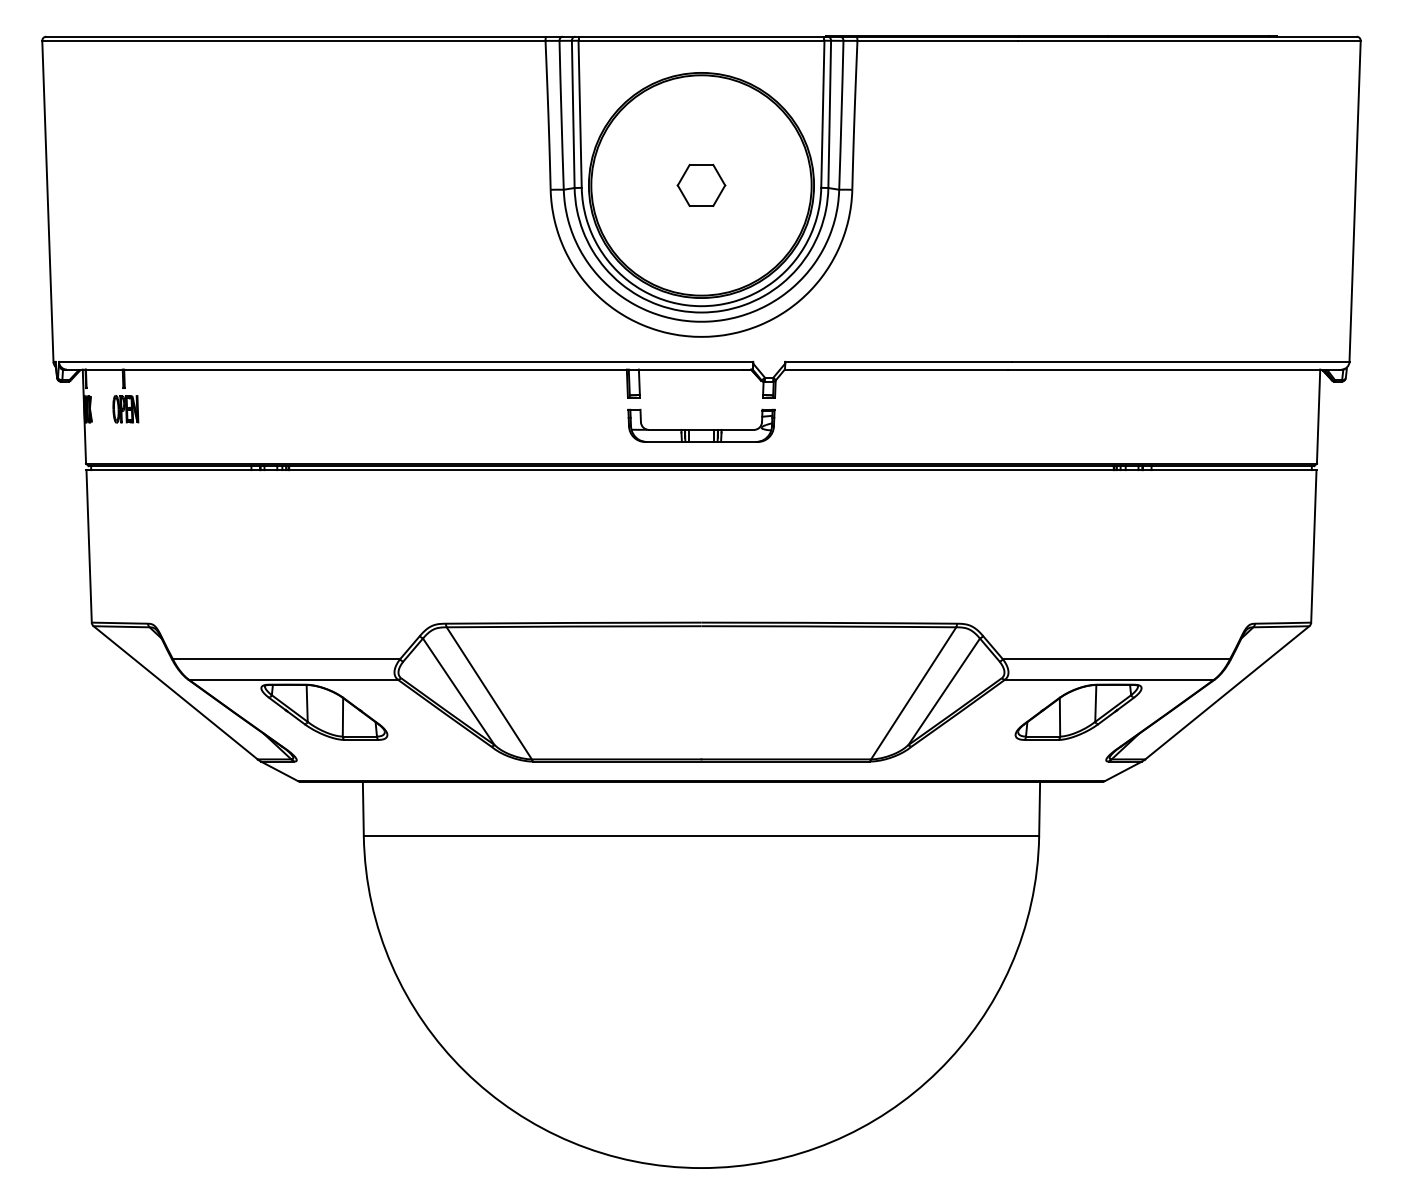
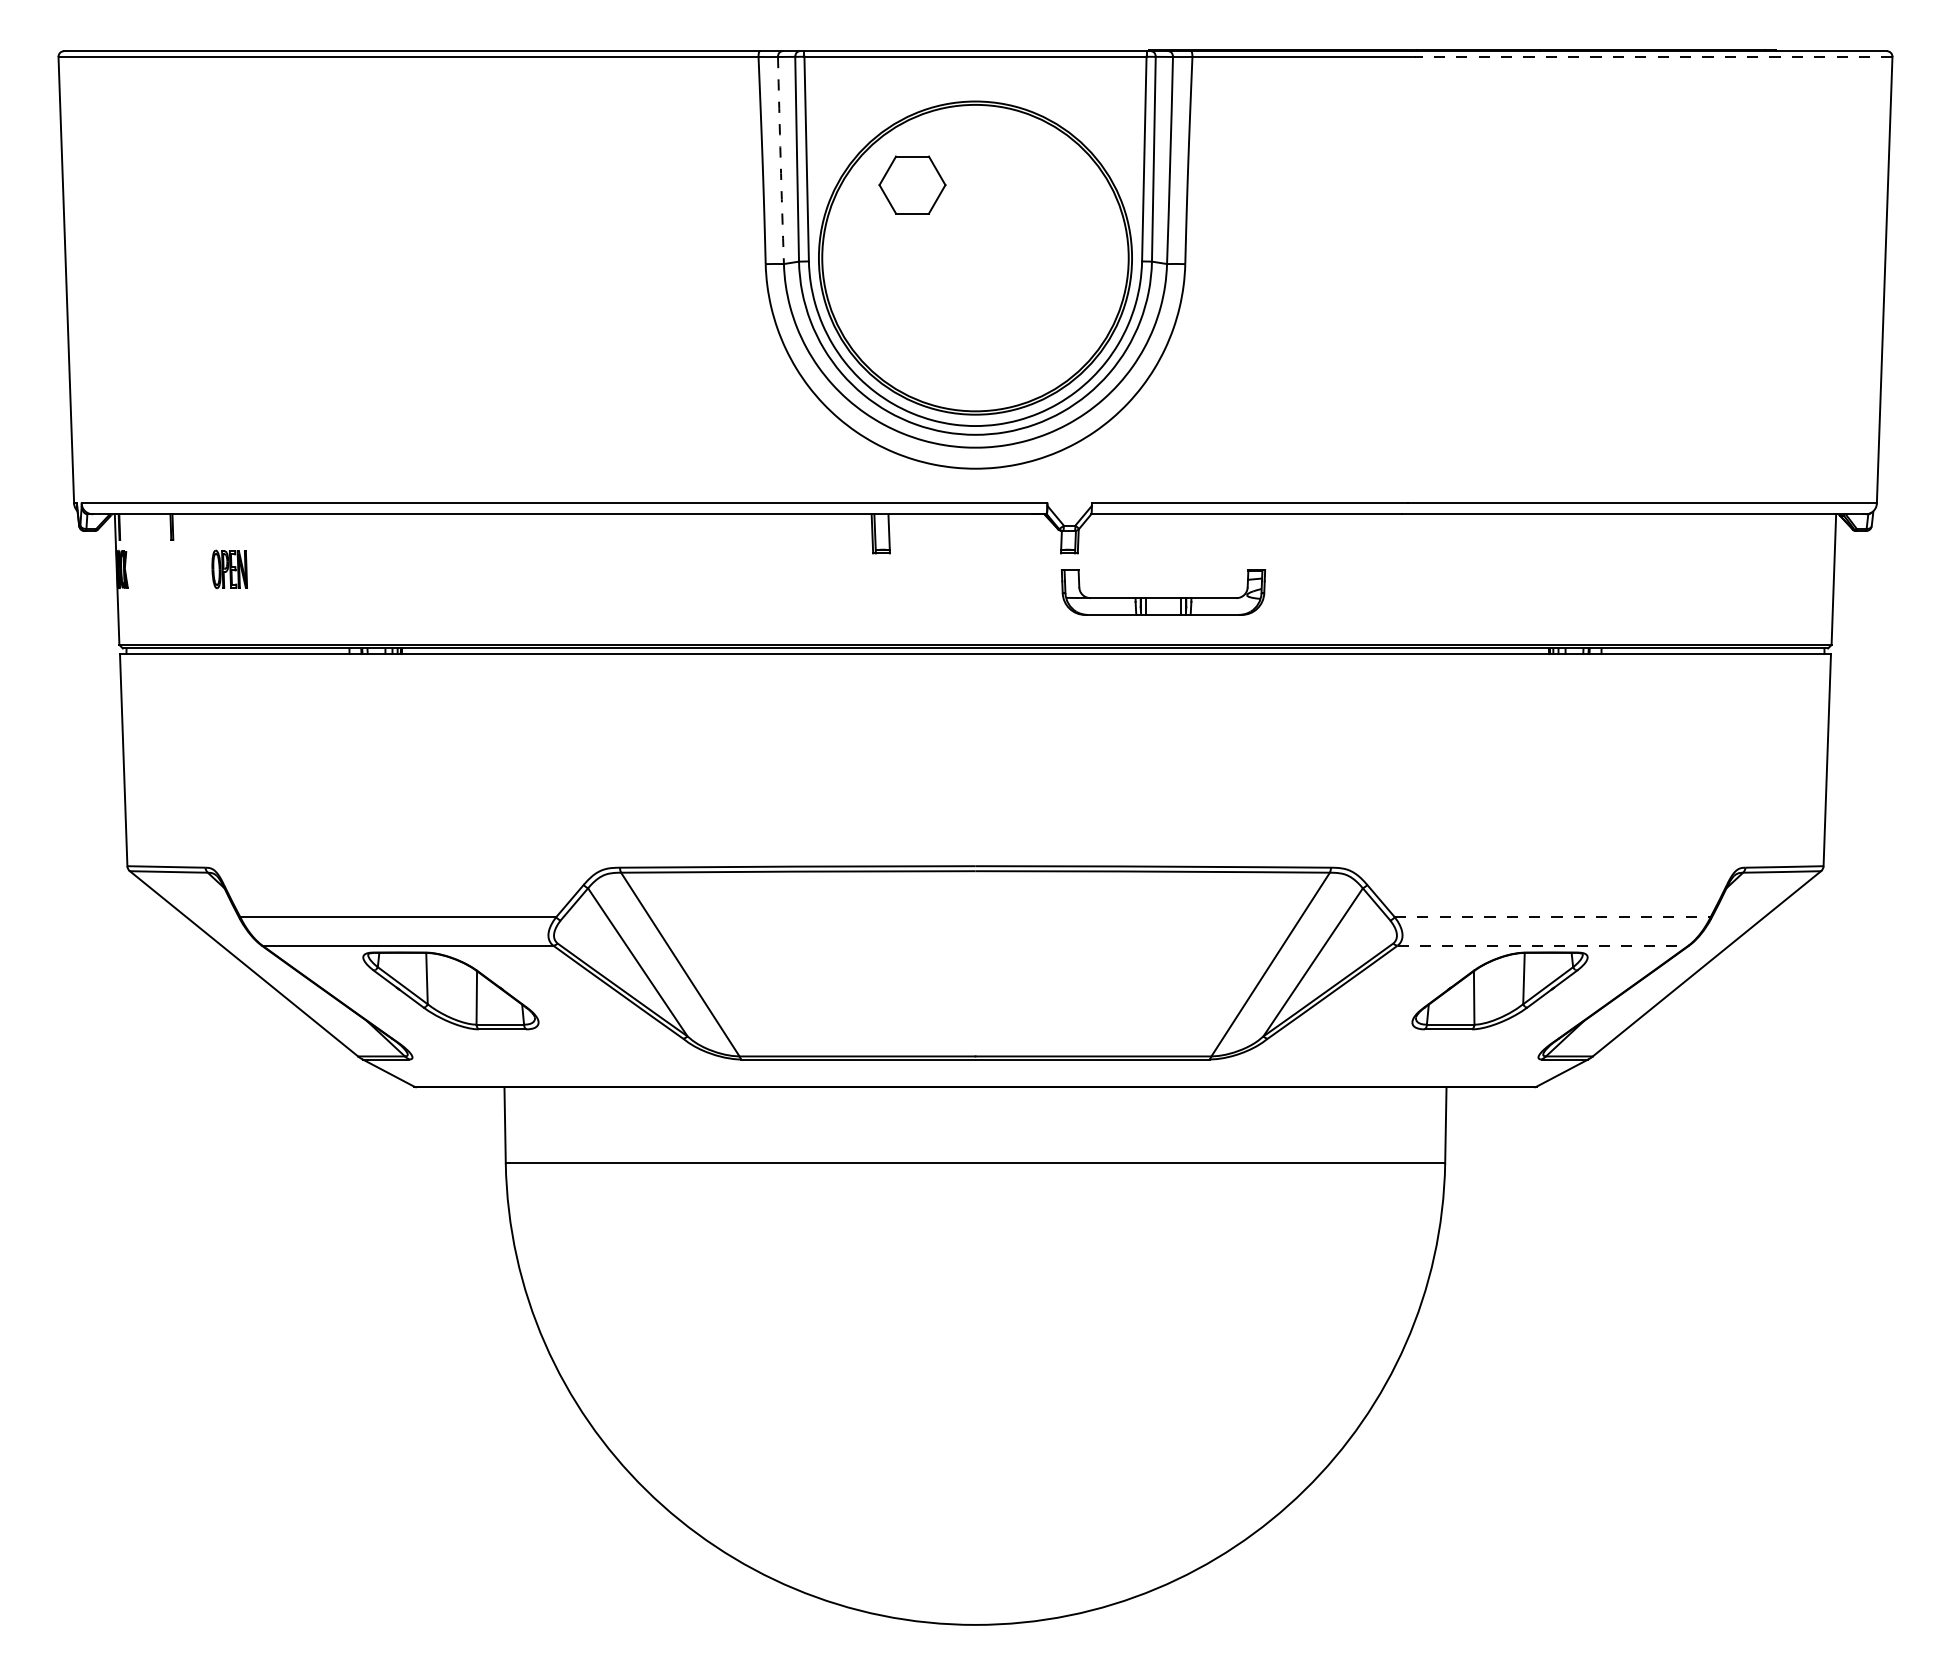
line: (1188, 40) -> (1653, 56), solid -> dashed
arc: (561, 115) -> (780, 160), solid -> dashed
part: (701, 185) -> (912, 184), moved
part: (125, 409) -> (229, 569), moved
part: (701, 425) -> (1163, 592), moved
line: (1116, 659) -> (1552, 917), solid -> dashed
line: (1109, 679) -> (1543, 945), solid -> dashed

